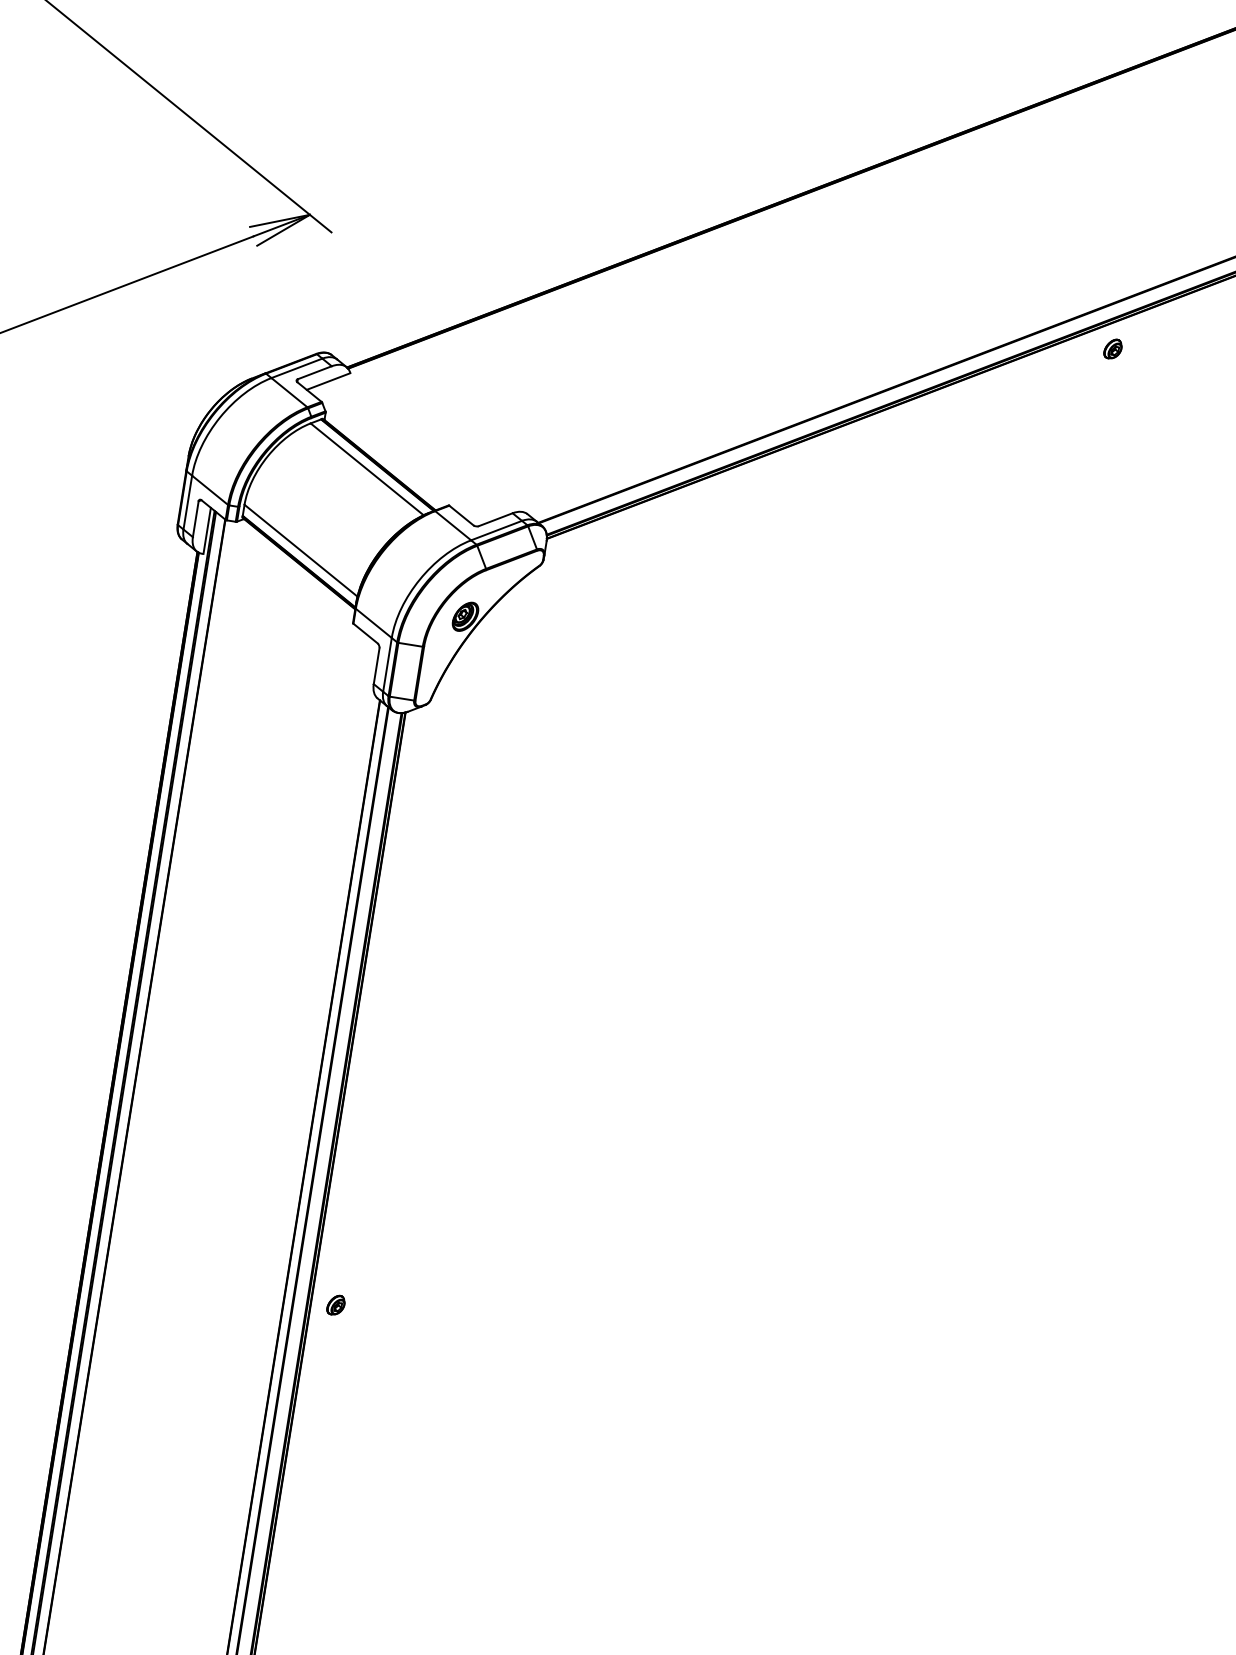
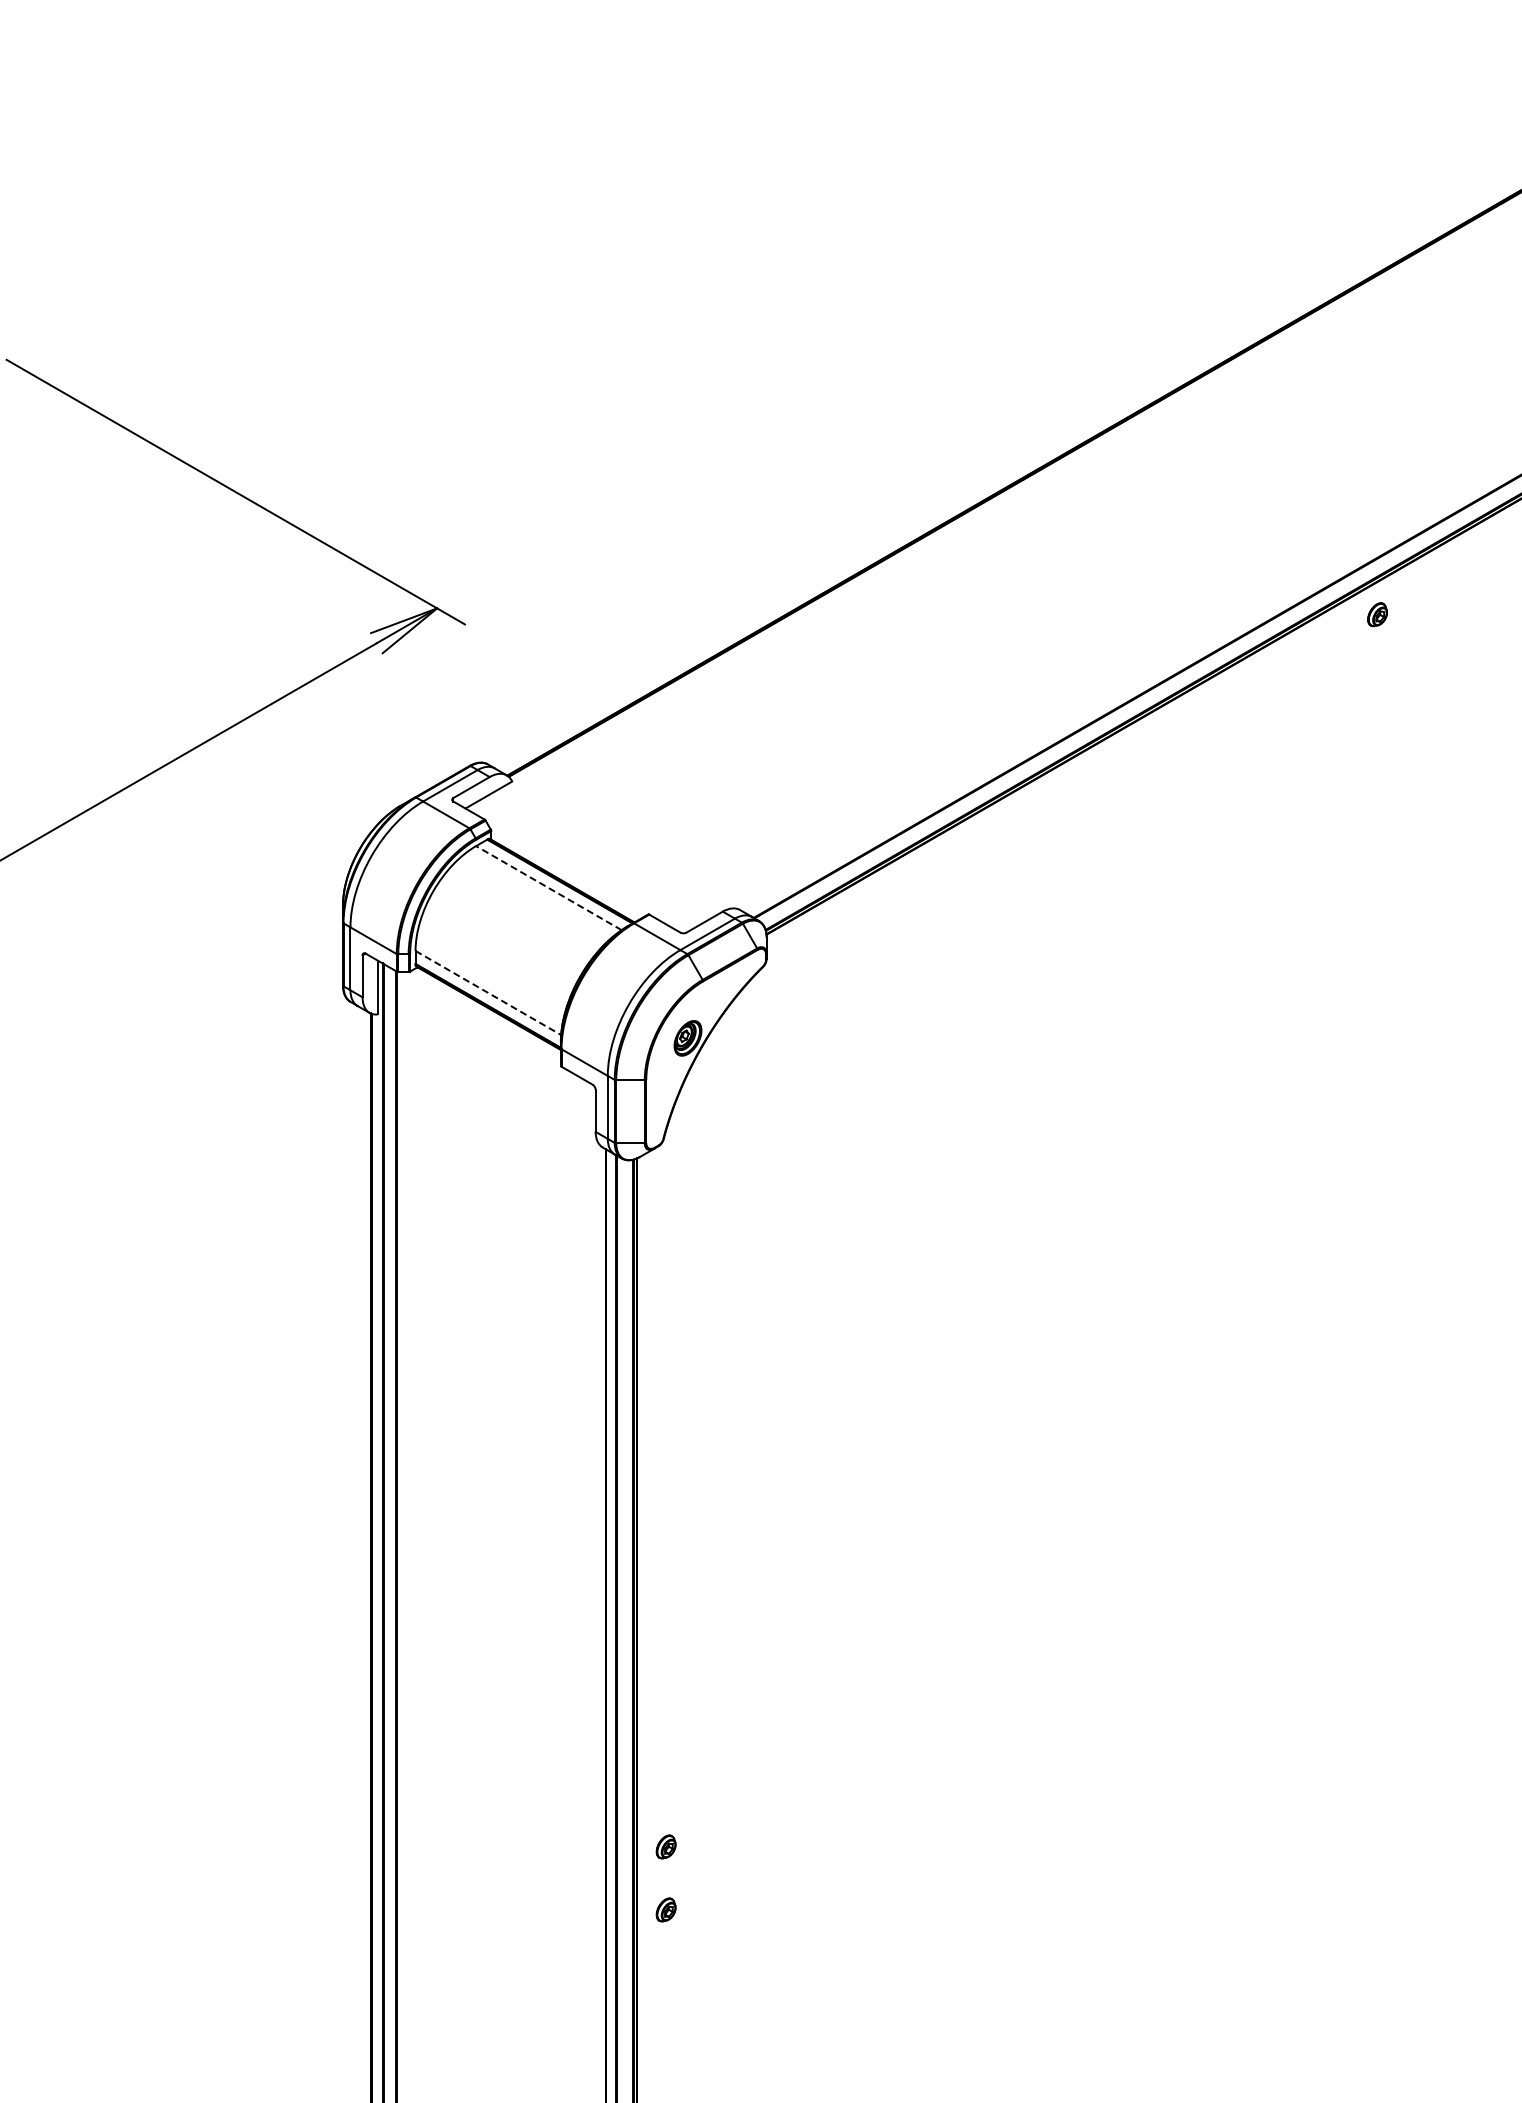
line: (366, 468) -> (548, 887), solid -> dashed
line: (301, 551) -> (488, 993), solid -> dashed
part: (326, 1358) -> (665, 1909), added

